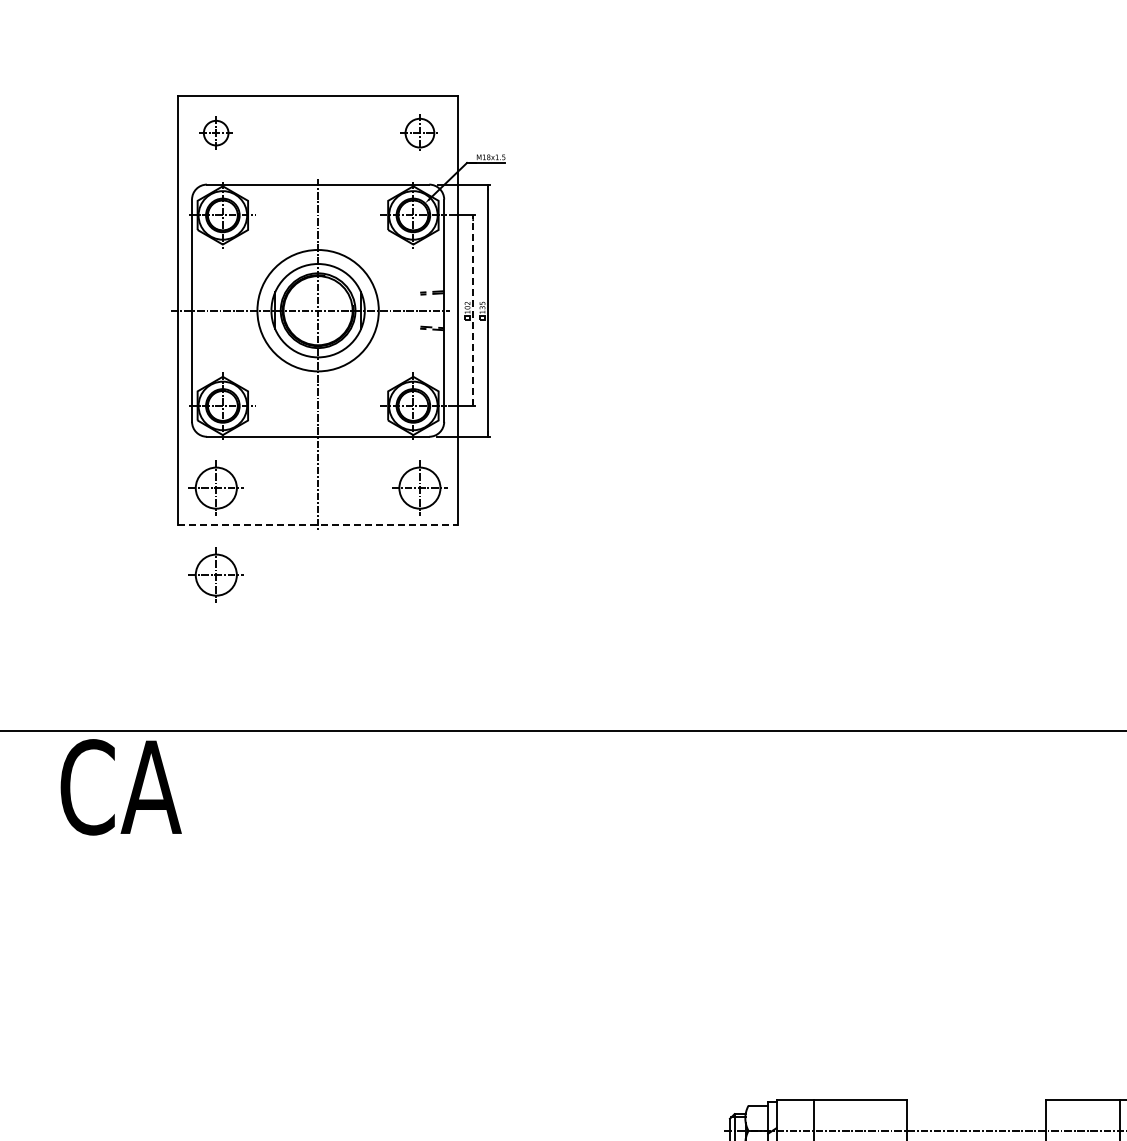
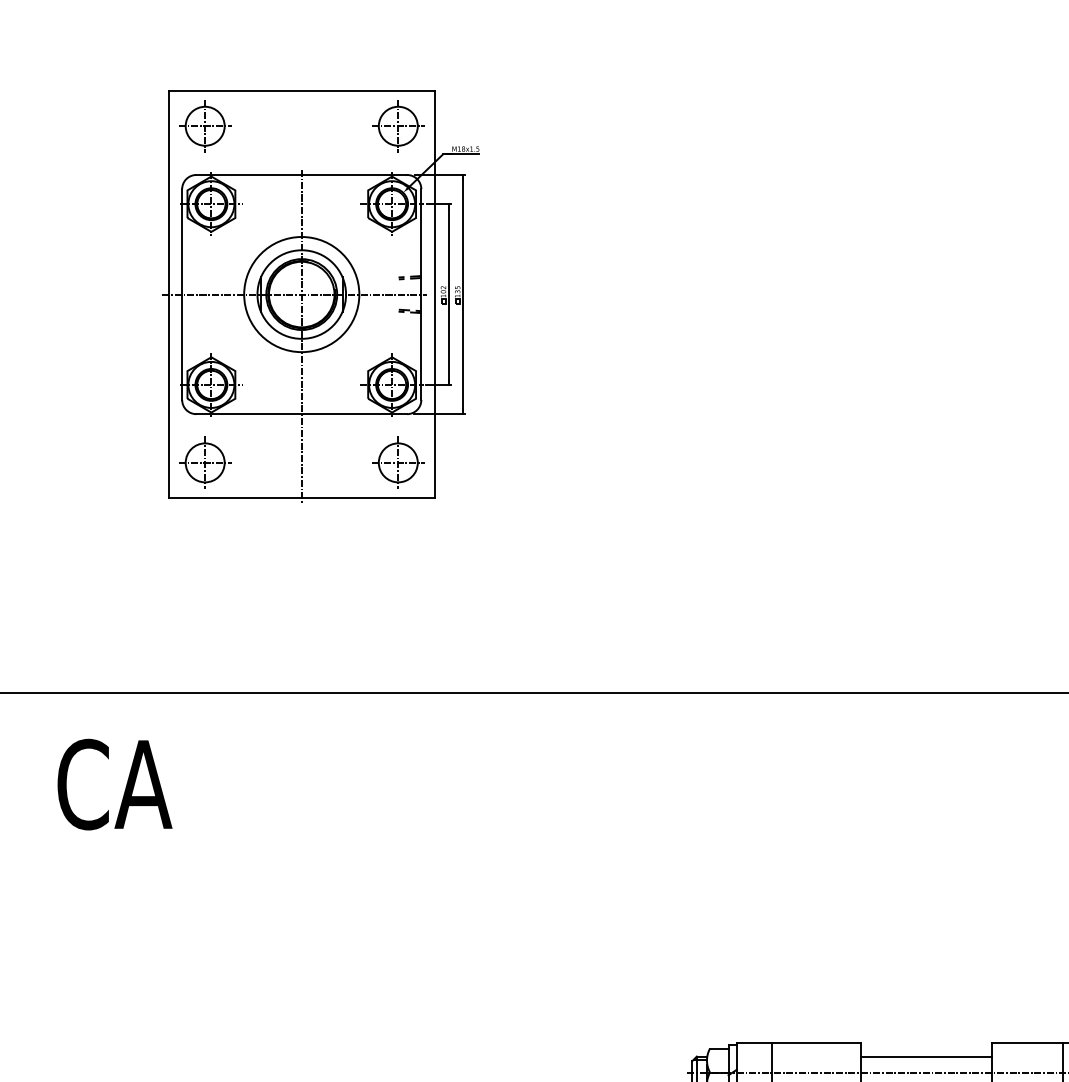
part: (215, 132) -> (204, 125), size x1.67
part: (419, 132) -> (397, 125), size x1.43
line: (473, 310) -> (449, 294), dashed -> solid
line: (318, 525) -> (302, 498), dashed -> solid
part: (215, 574) -> (204, 544), removed
text: (120, 787) -> (114, 784), moved
line: (976, 1114) -> (926, 1056), added

